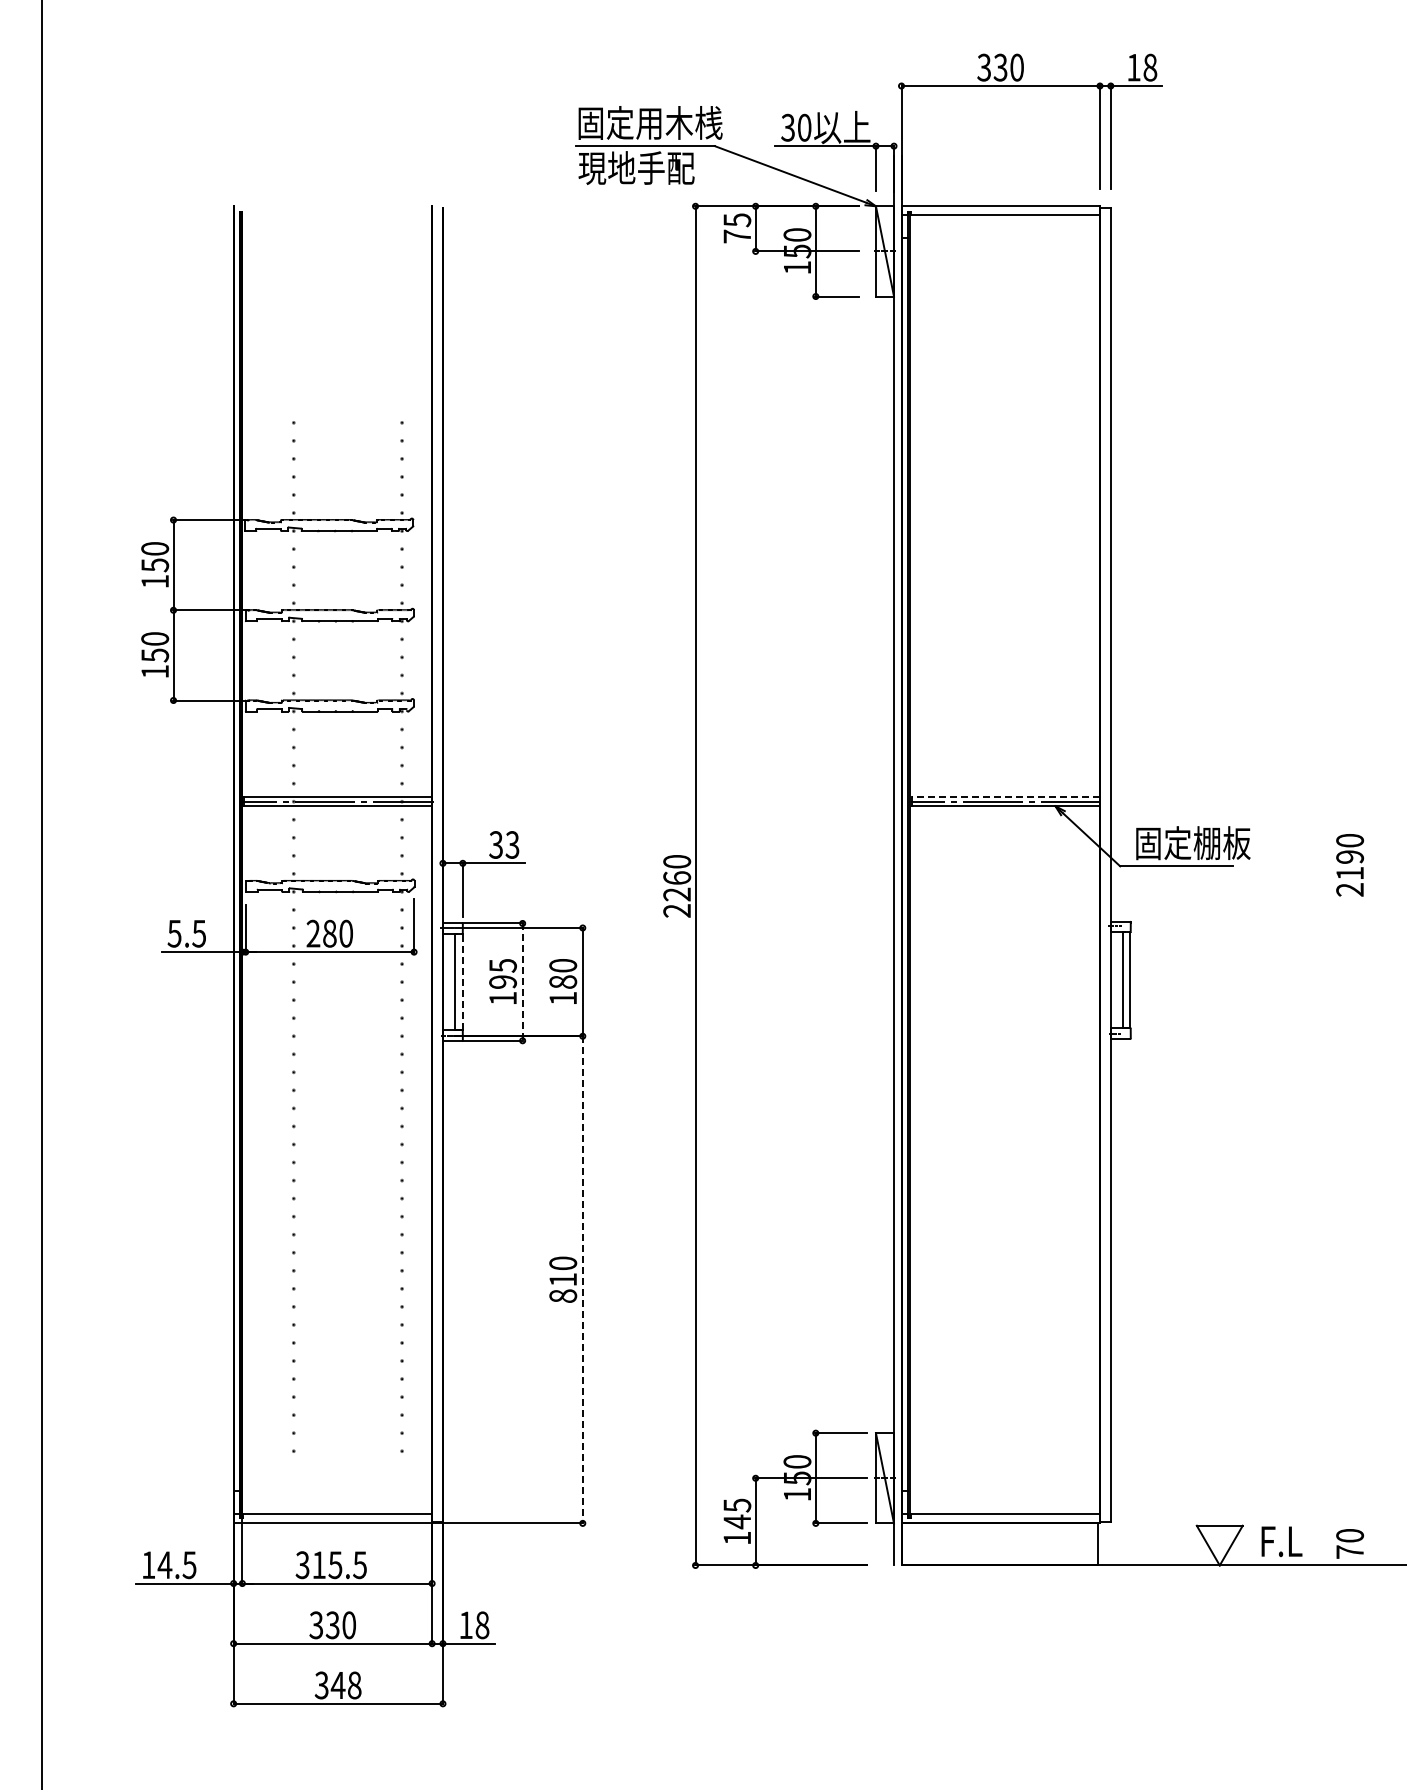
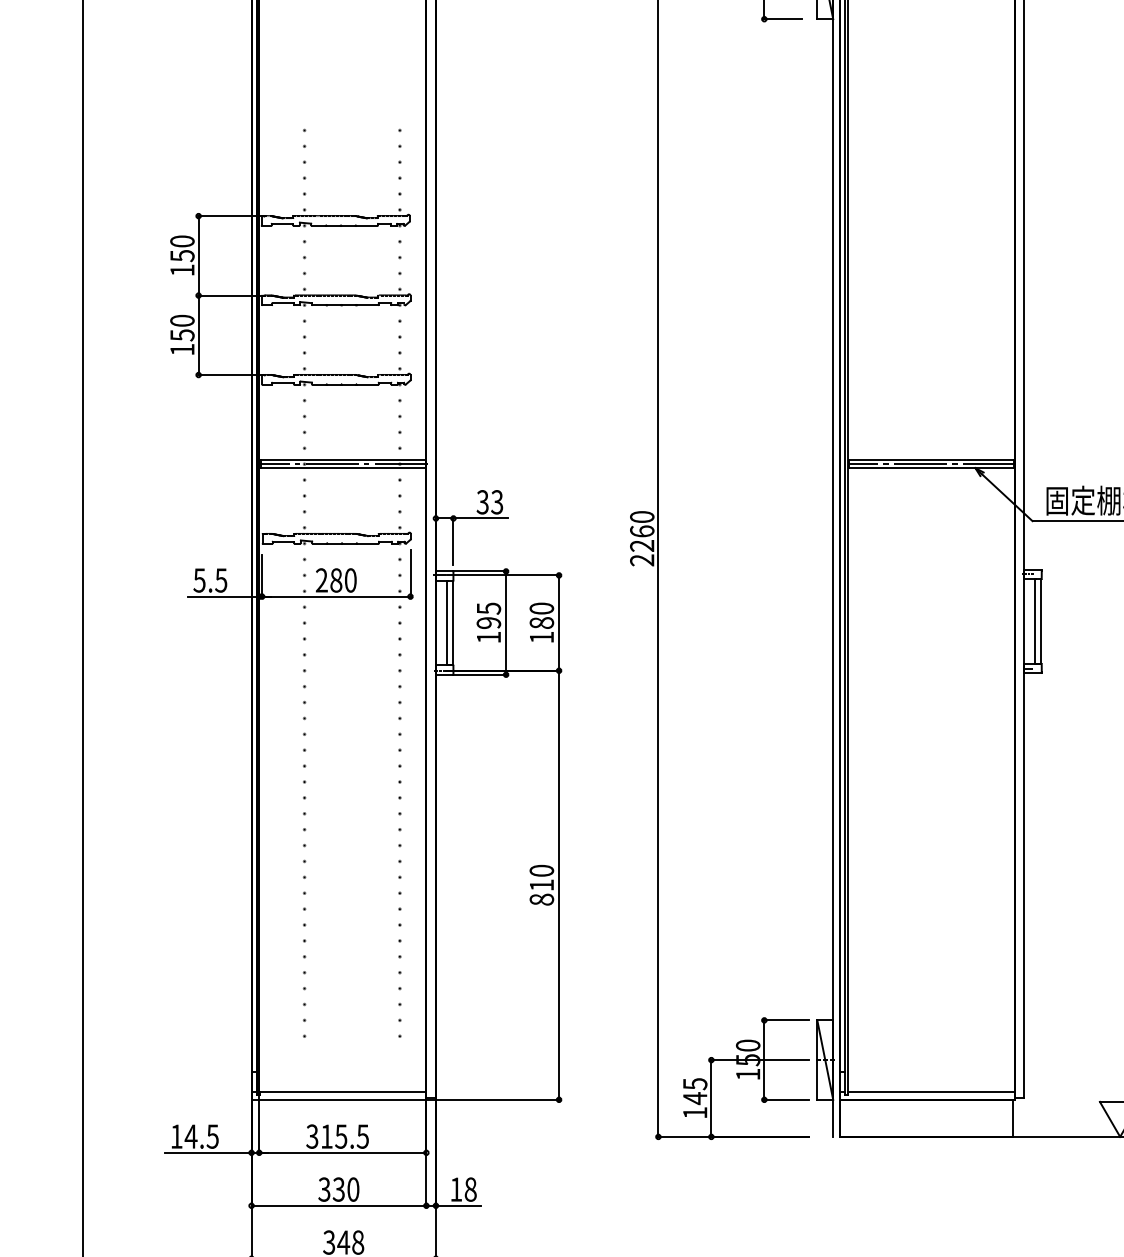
line: (1006, 797) -> (932, 460), dashed -> solid
line: (462, 981) -> (453, 622), dashed -> solid
line: (522, 982) -> (505, 623), dashed -> solid
line: (582, 1279) -> (558, 885), dashed -> solid

